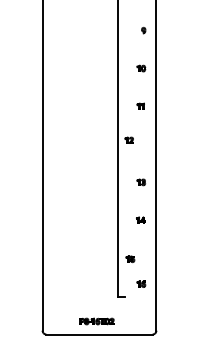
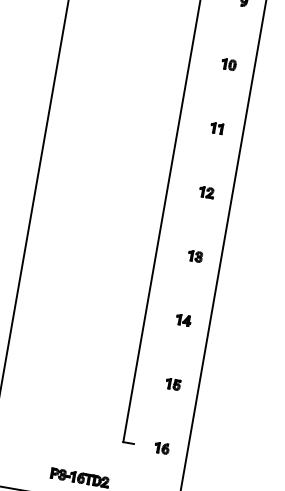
part: (128, 139) -> (205, 190), moved
part: (130, 259) -> (173, 384), moved
part: (141, 283) -> (162, 447), moved

